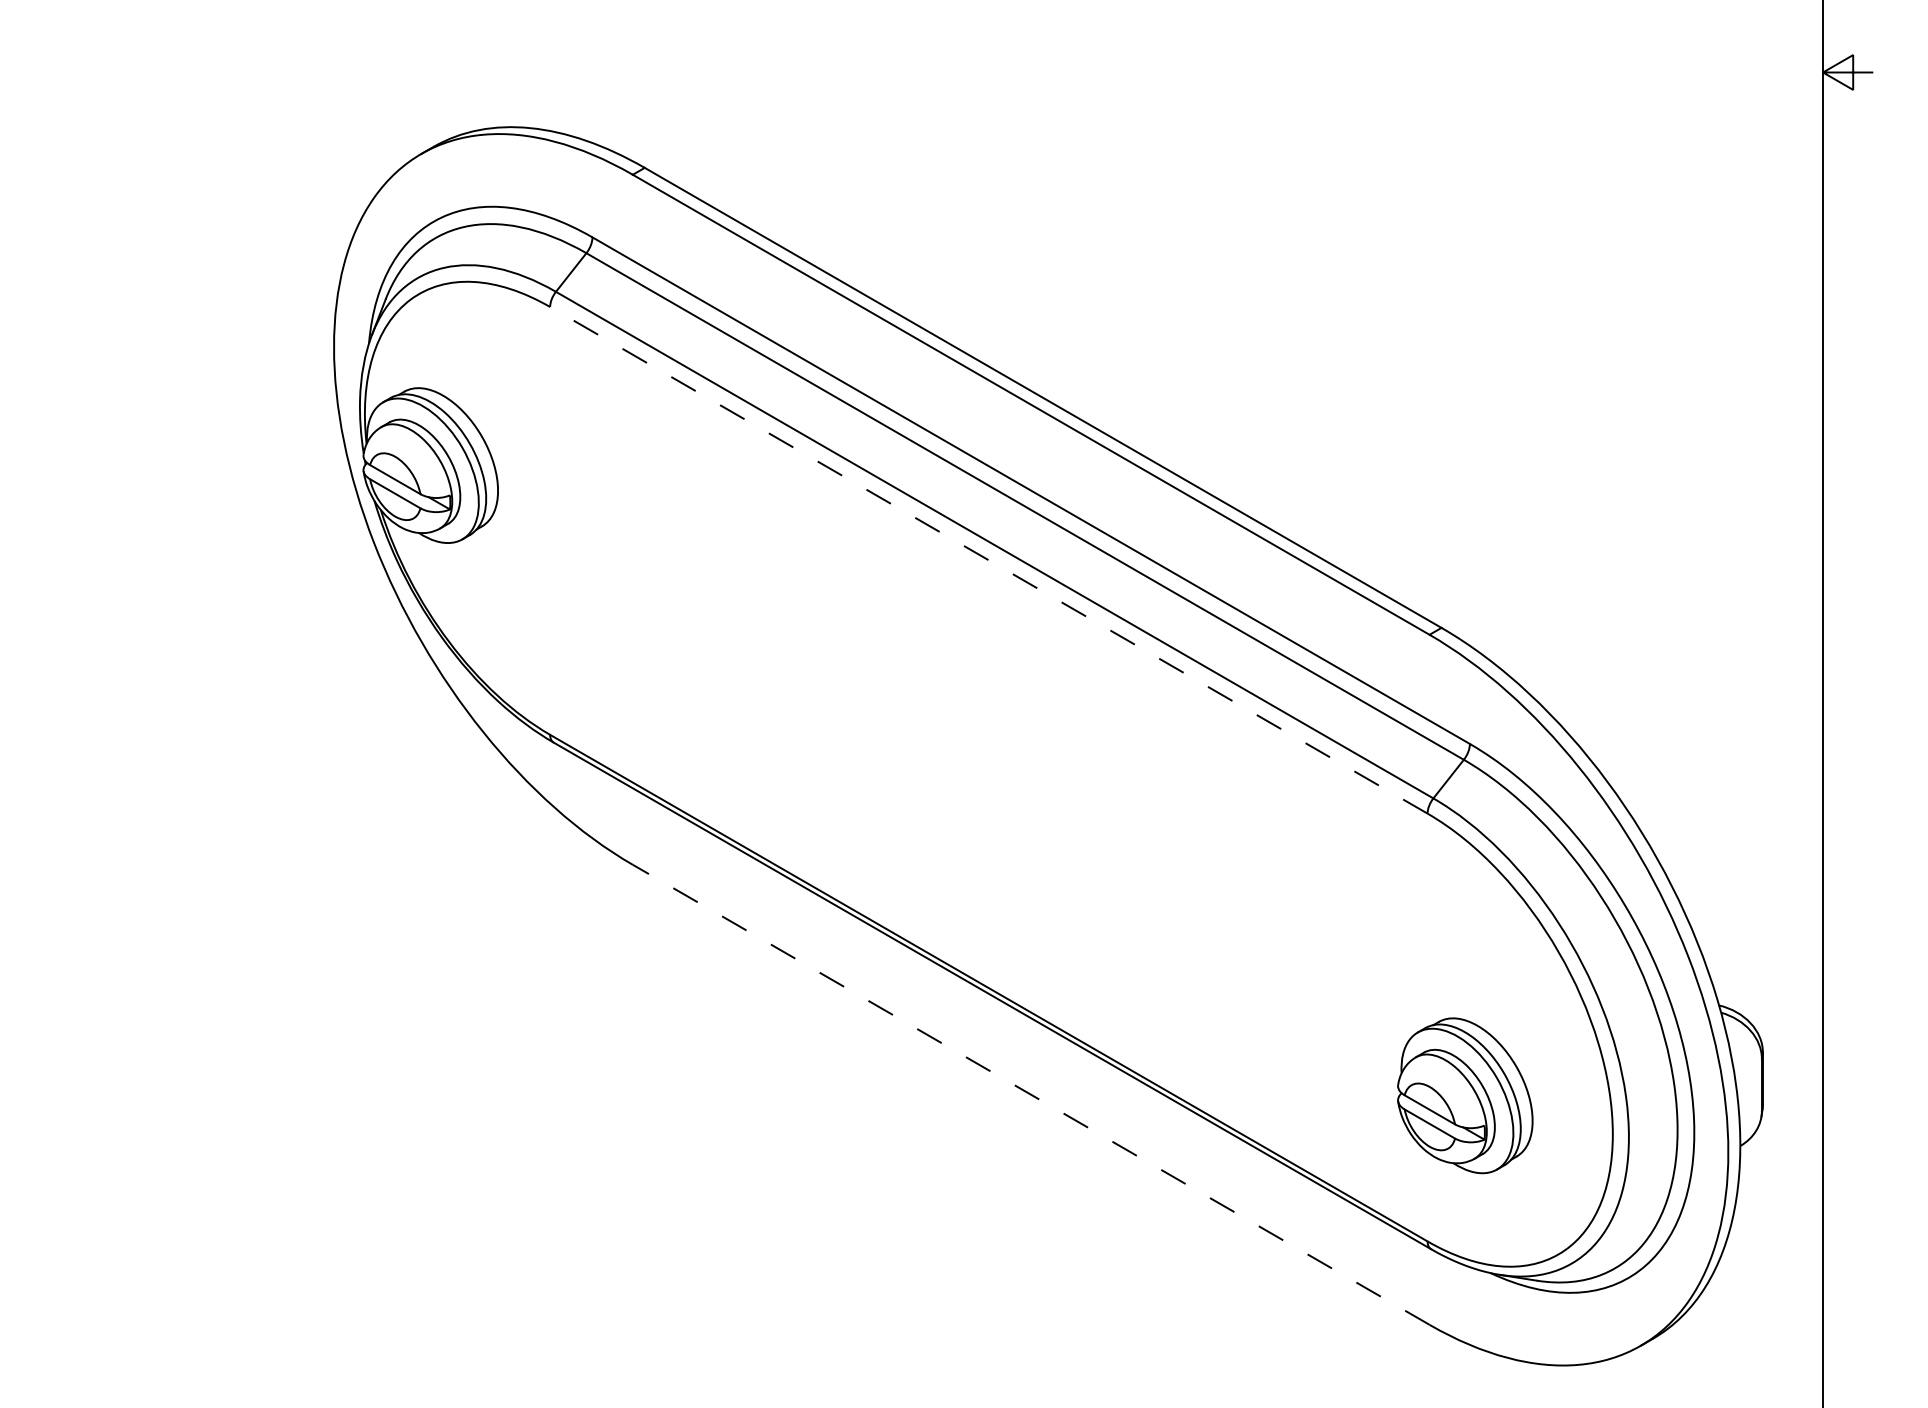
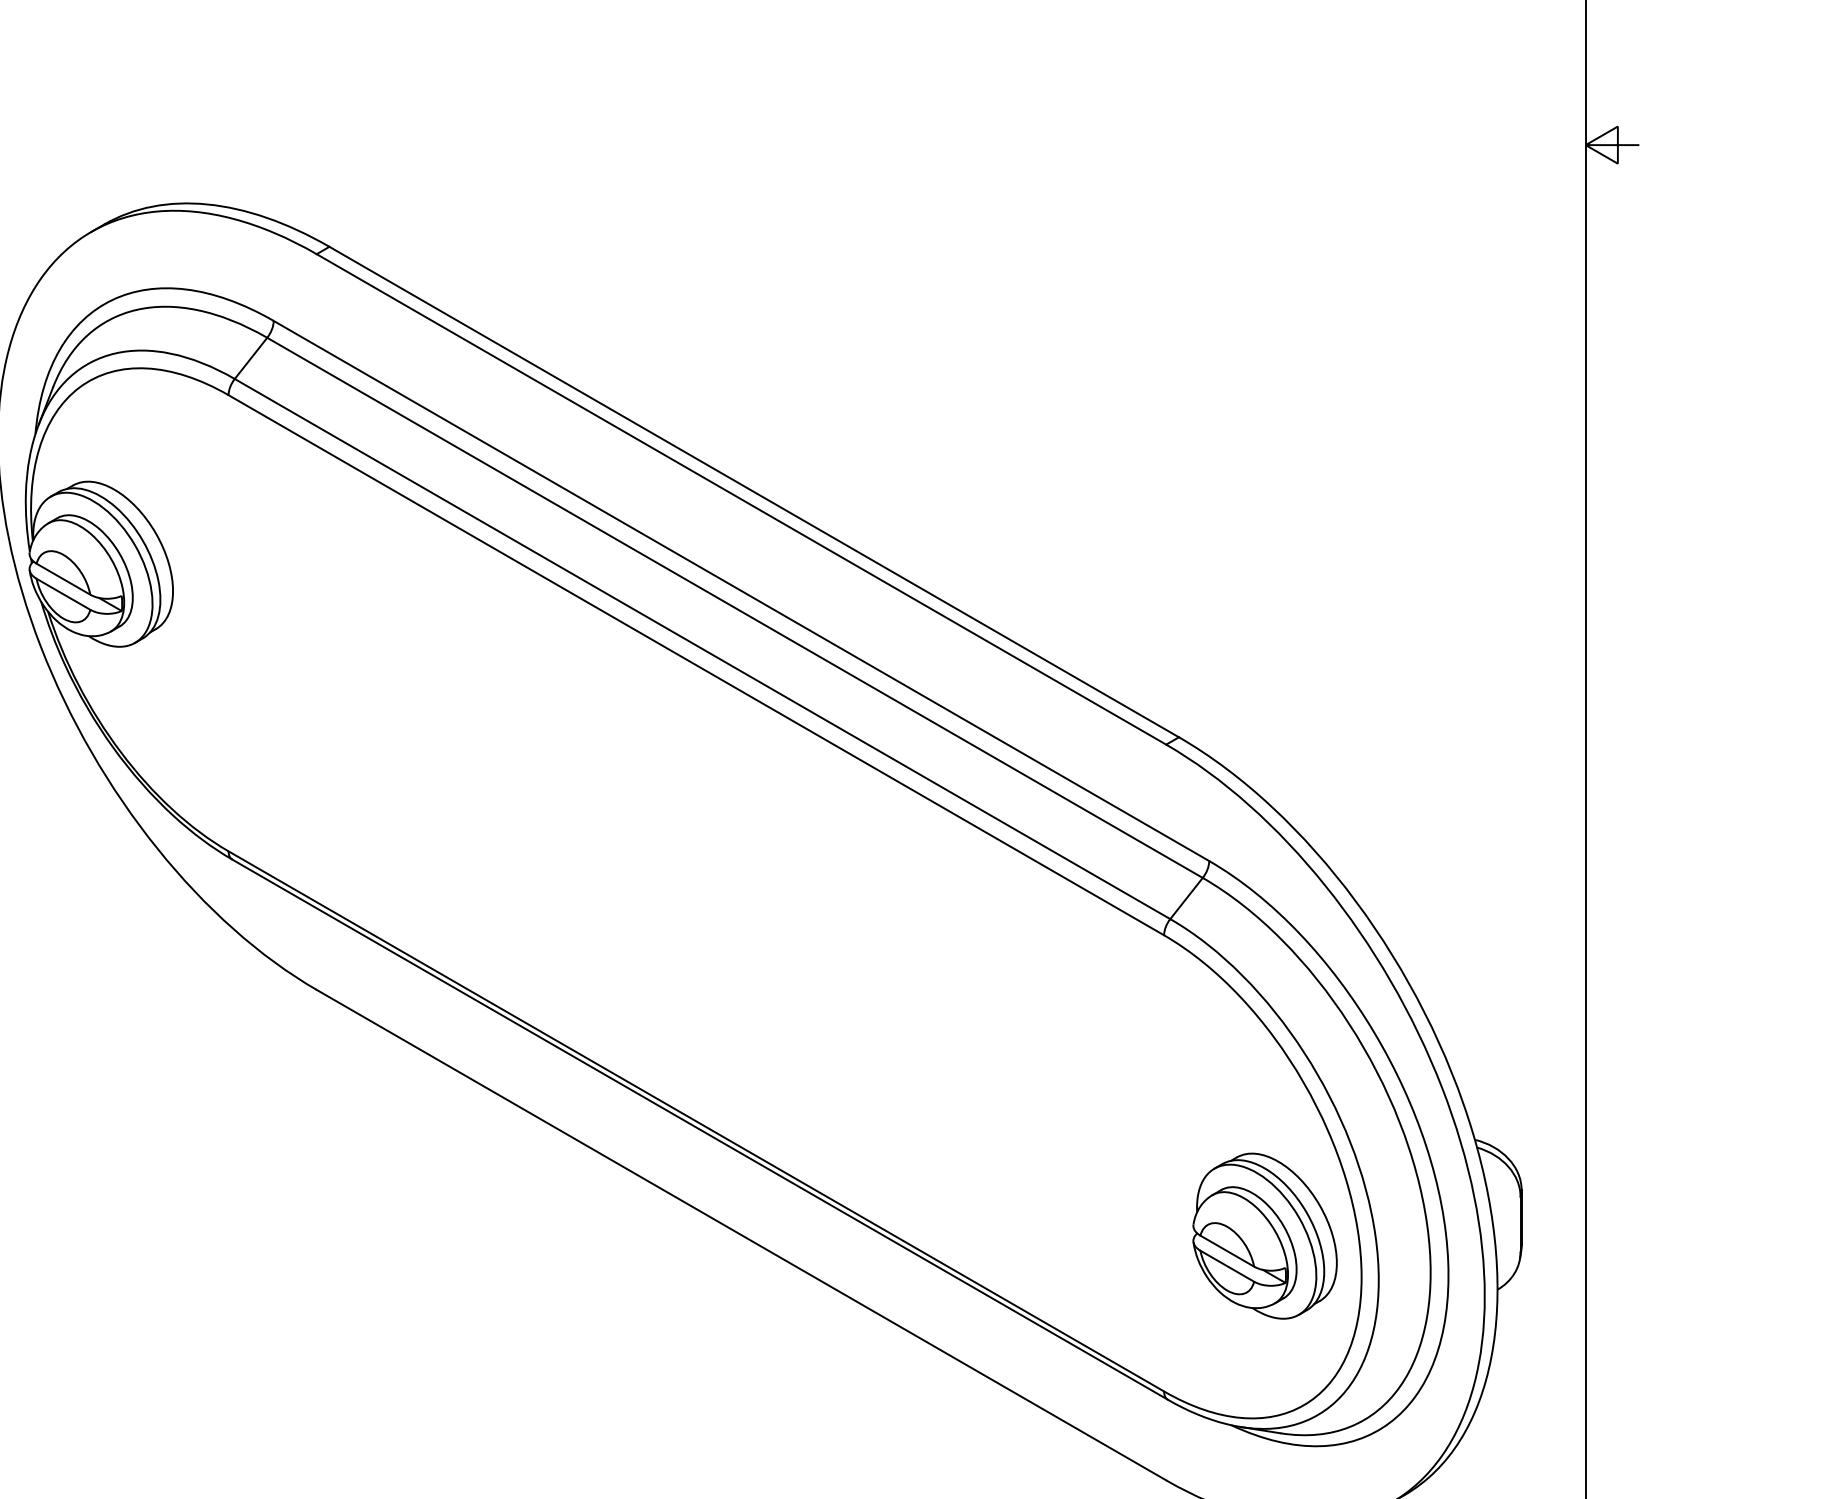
line: (988, 560) -> (695, 665), dashed -> solid
line: (1030, 1094) -> (740, 1234), dashed -> solid
part: (1465, 1095) -> (1265, 1235), moved

